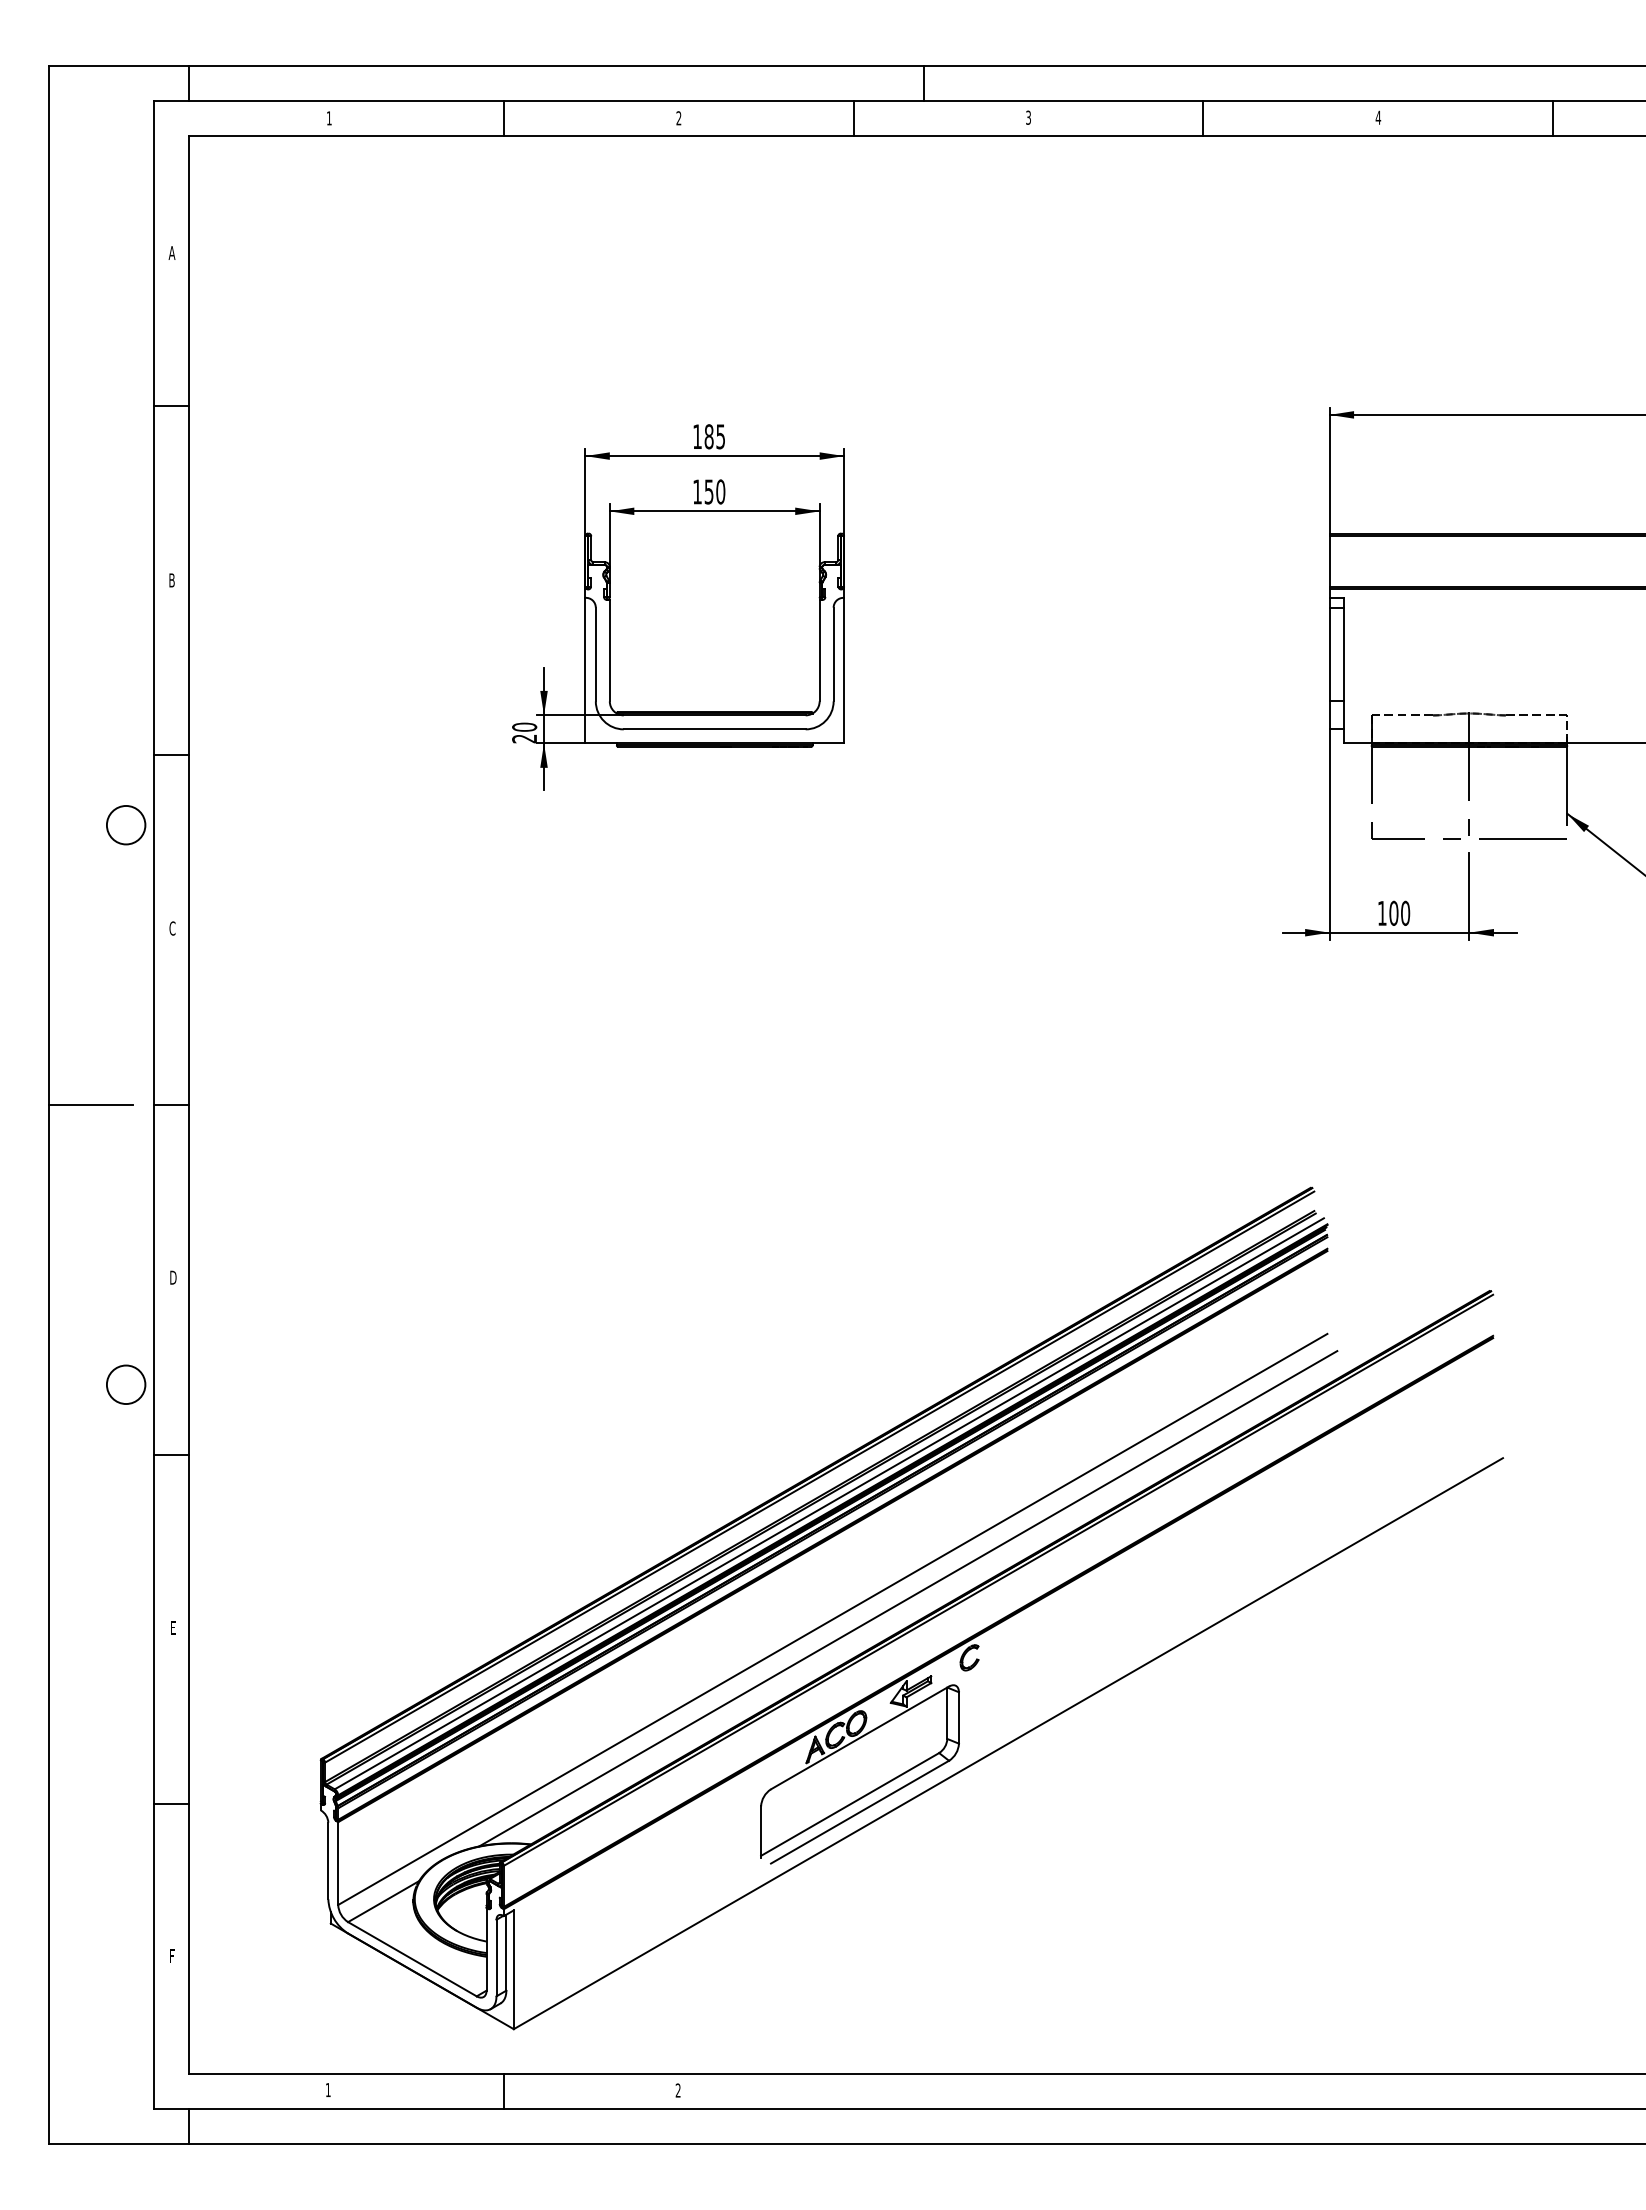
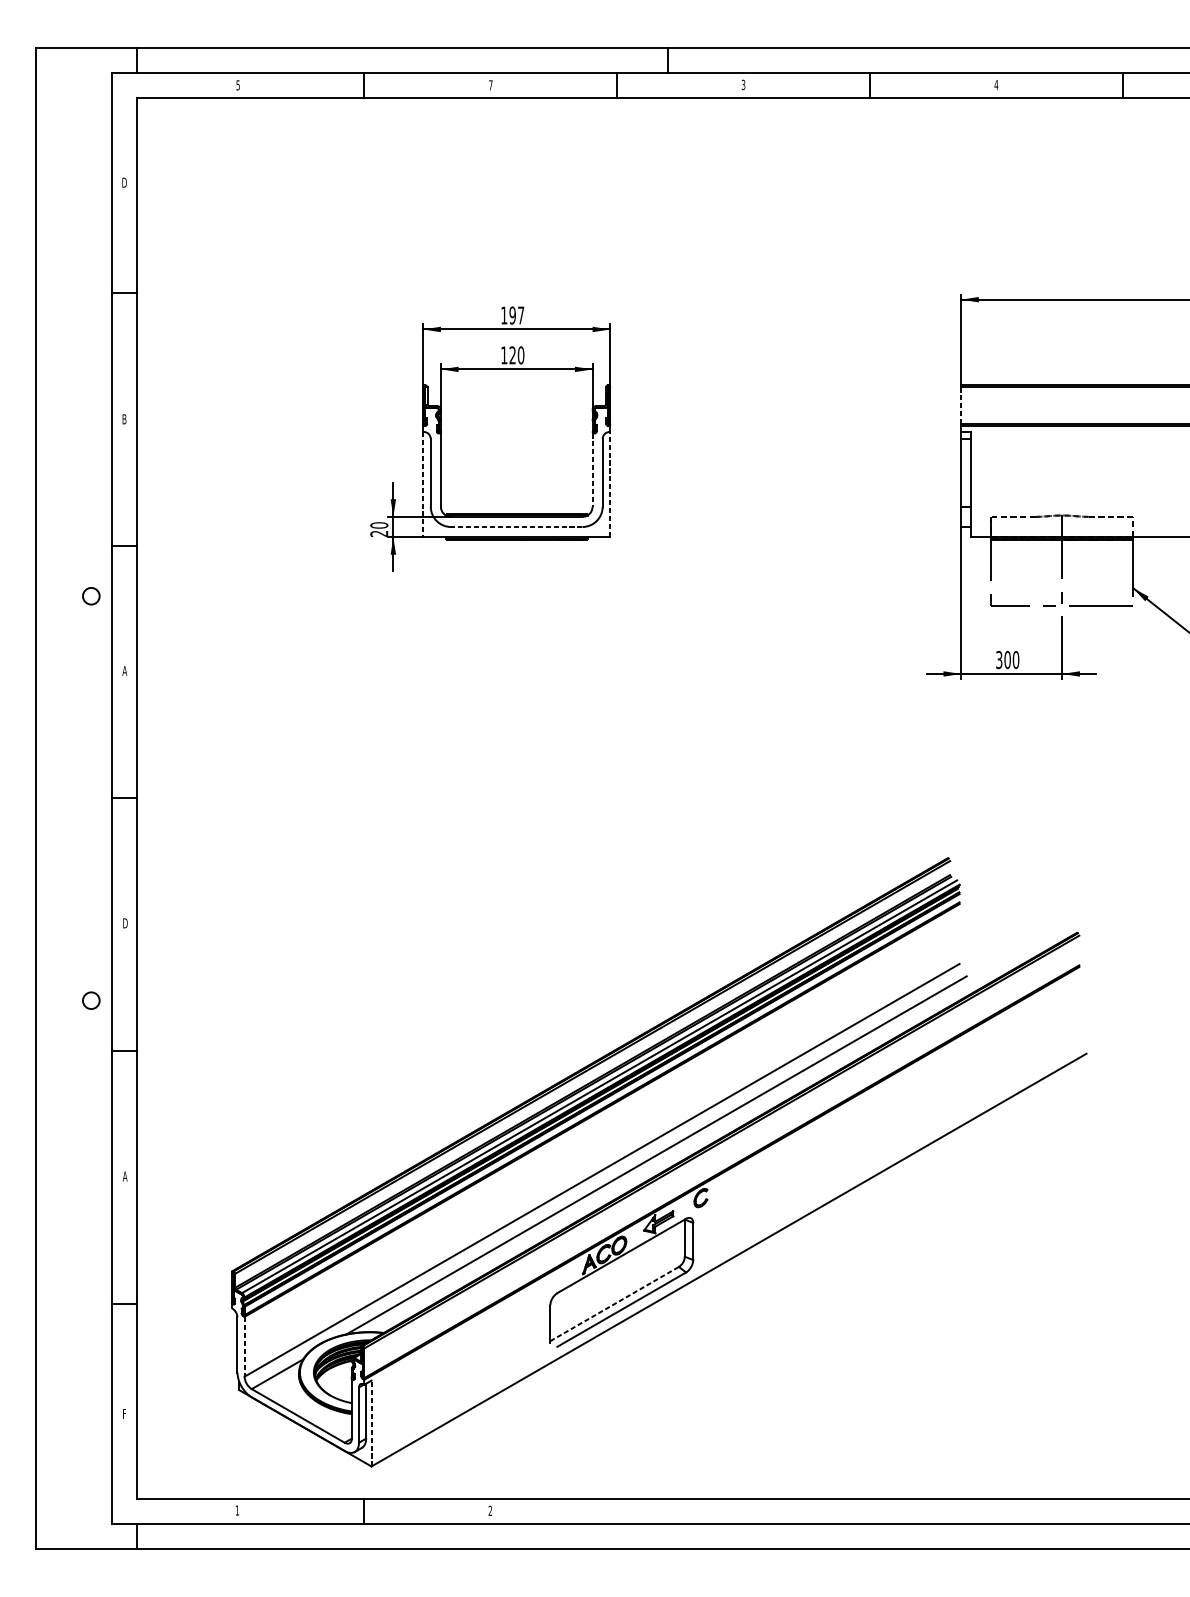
text: (328, 118) -> (237, 85), 1 -> 5
text: (678, 118) -> (490, 85), 2 -> 7
text: (171, 252) -> (124, 182), A -> D
text: (714, 436) -> (516, 315), 185 -> 197
text: (708, 491) -> (512, 355), 150 -> 120
line: (1329, 561) -> (961, 405), solid -> dashed
line: (819, 650) -> (592, 469), solid -> dashed
line: (585, 670) -> (423, 484), solid -> dashed
line: (844, 670) -> (610, 484), solid -> dashed
line: (714, 729) -> (516, 527), solid -> dashed
circle: (125, 824) -> (90, 595), size x0.6
text: (1382, 913) -> (999, 660), 100 -> 300
text: (172, 928) -> (124, 670), C -> A
line: (91, 1105) -> (66, 798), removed
circle: (125, 1384) -> (90, 1000), size x0.6
text: (172, 1627) -> (124, 1176), E -> A
line: (850, 1804) -> (614, 1304), solid -> dashed
line: (338, 1864) -> (244, 1347), solid -> dashed
line: (513, 1969) -> (371, 1423), solid -> dashed

